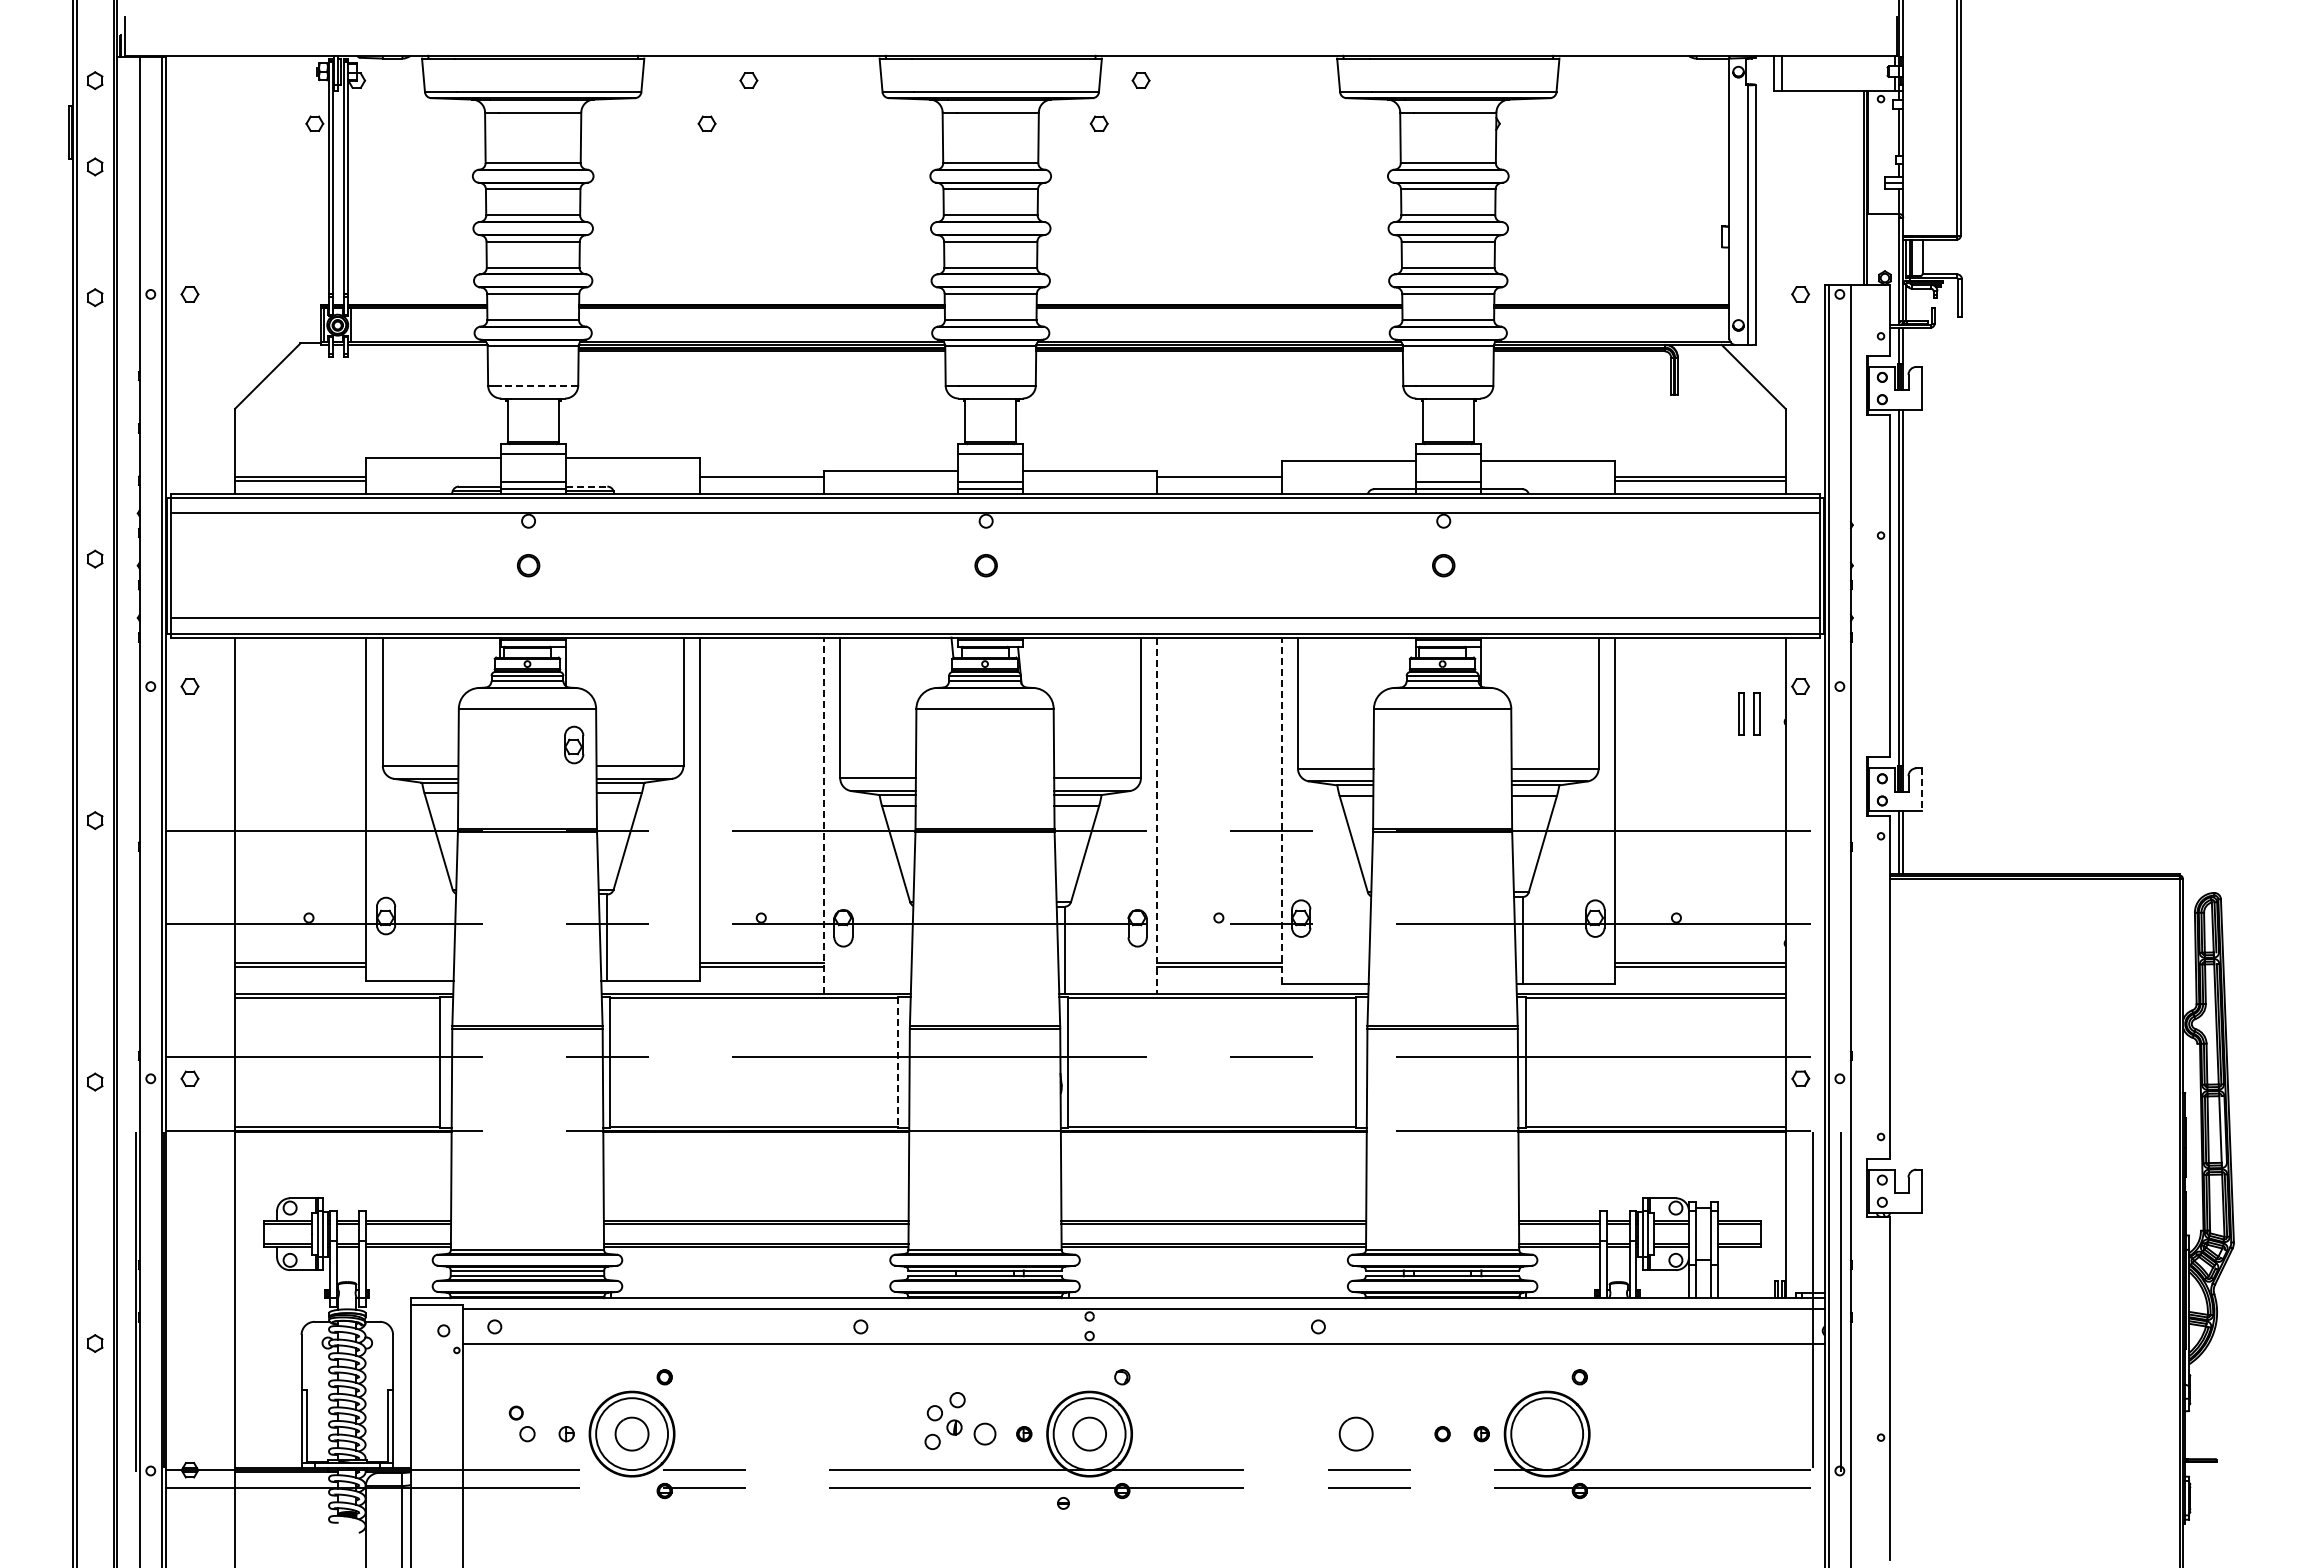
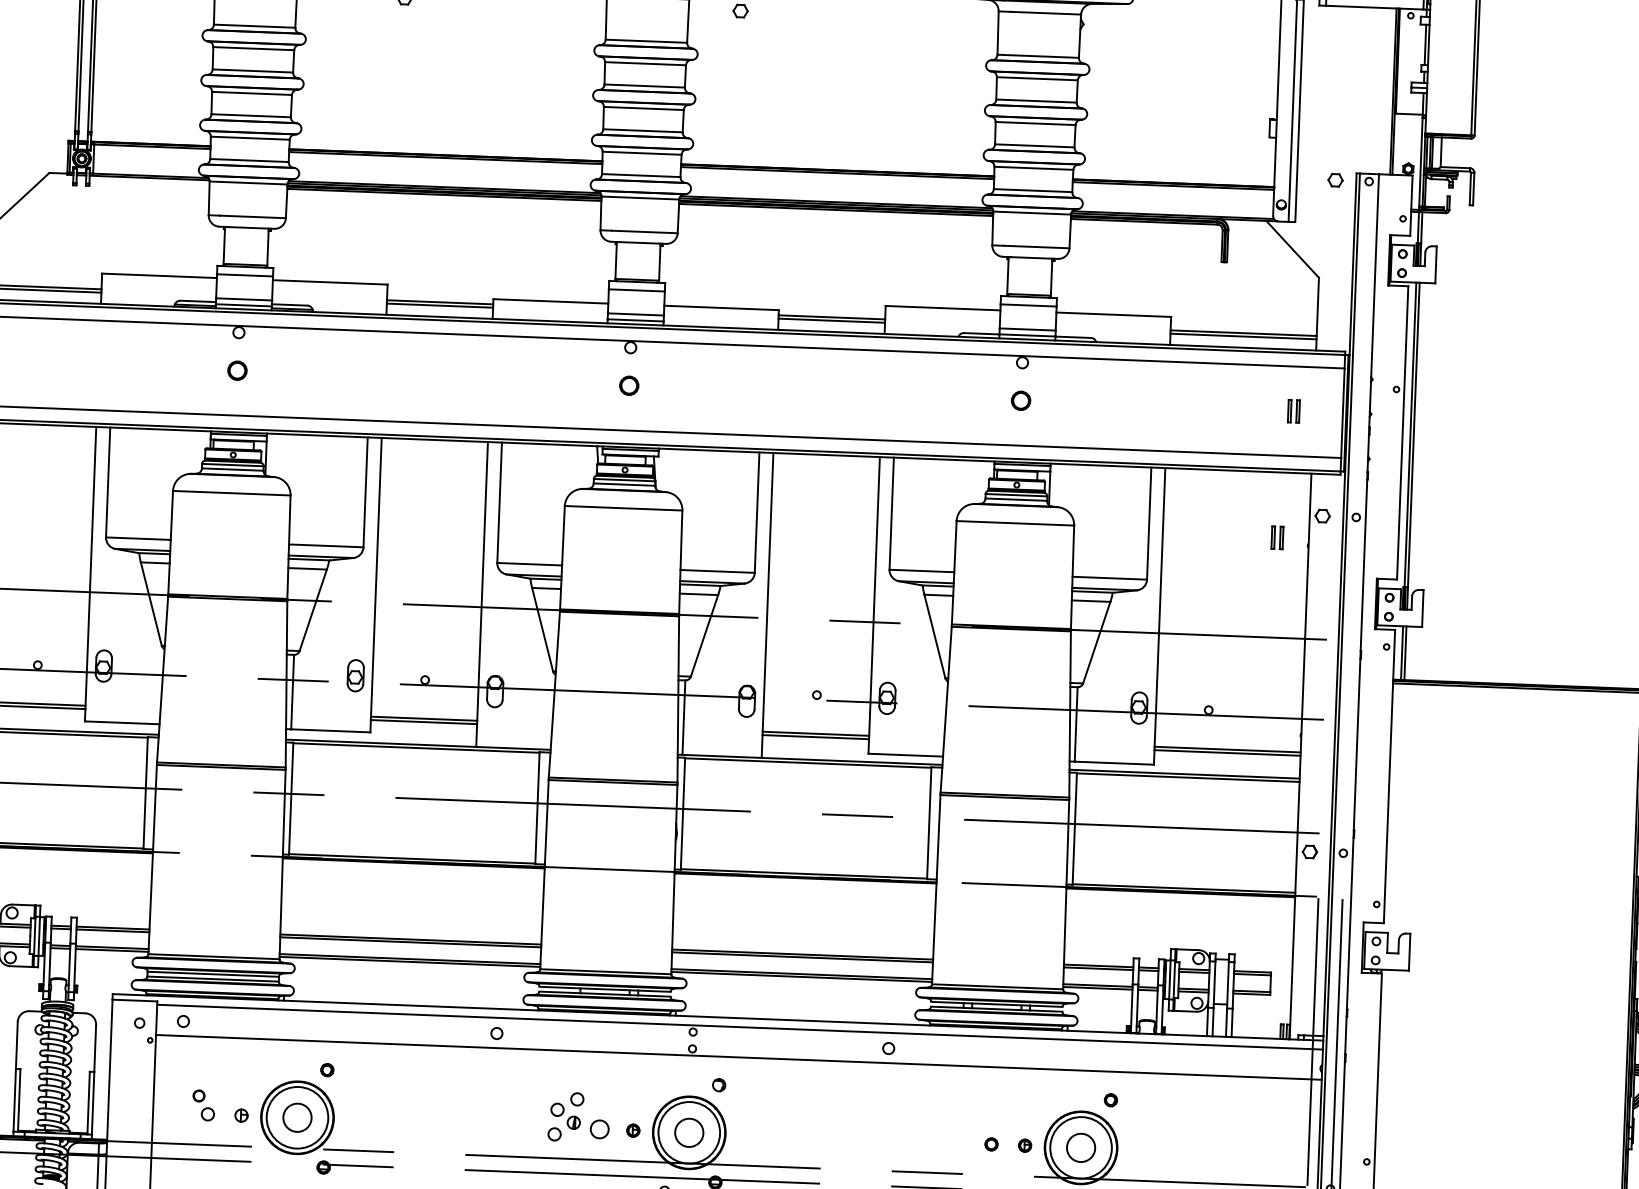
line: (539, 385) -> (252, 216), dashed -> solid
line: (761, 480) -> (439, 305), added
line: (1219, 480) -> (831, 320), added
line: (586, 486) -> (289, 304), dashed -> solid
part: (1762, 565) -> (1294, 411), added
part: (1748, 713) -> (1277, 537), size x0.62
part: (574, 744) -> (356, 675), moved
line: (1921, 789) -> (1422, 608), dashed -> solid
line: (1281, 810) -> (874, 605), dashed -> solid
line: (823, 815) -> (481, 594), dashed -> solid
line: (1157, 816) -> (767, 606), dashed -> solid
line: (898, 1062) -> (537, 808), dashed -> solid
part: (1355, 1433) -> (1080, 1147), moved

